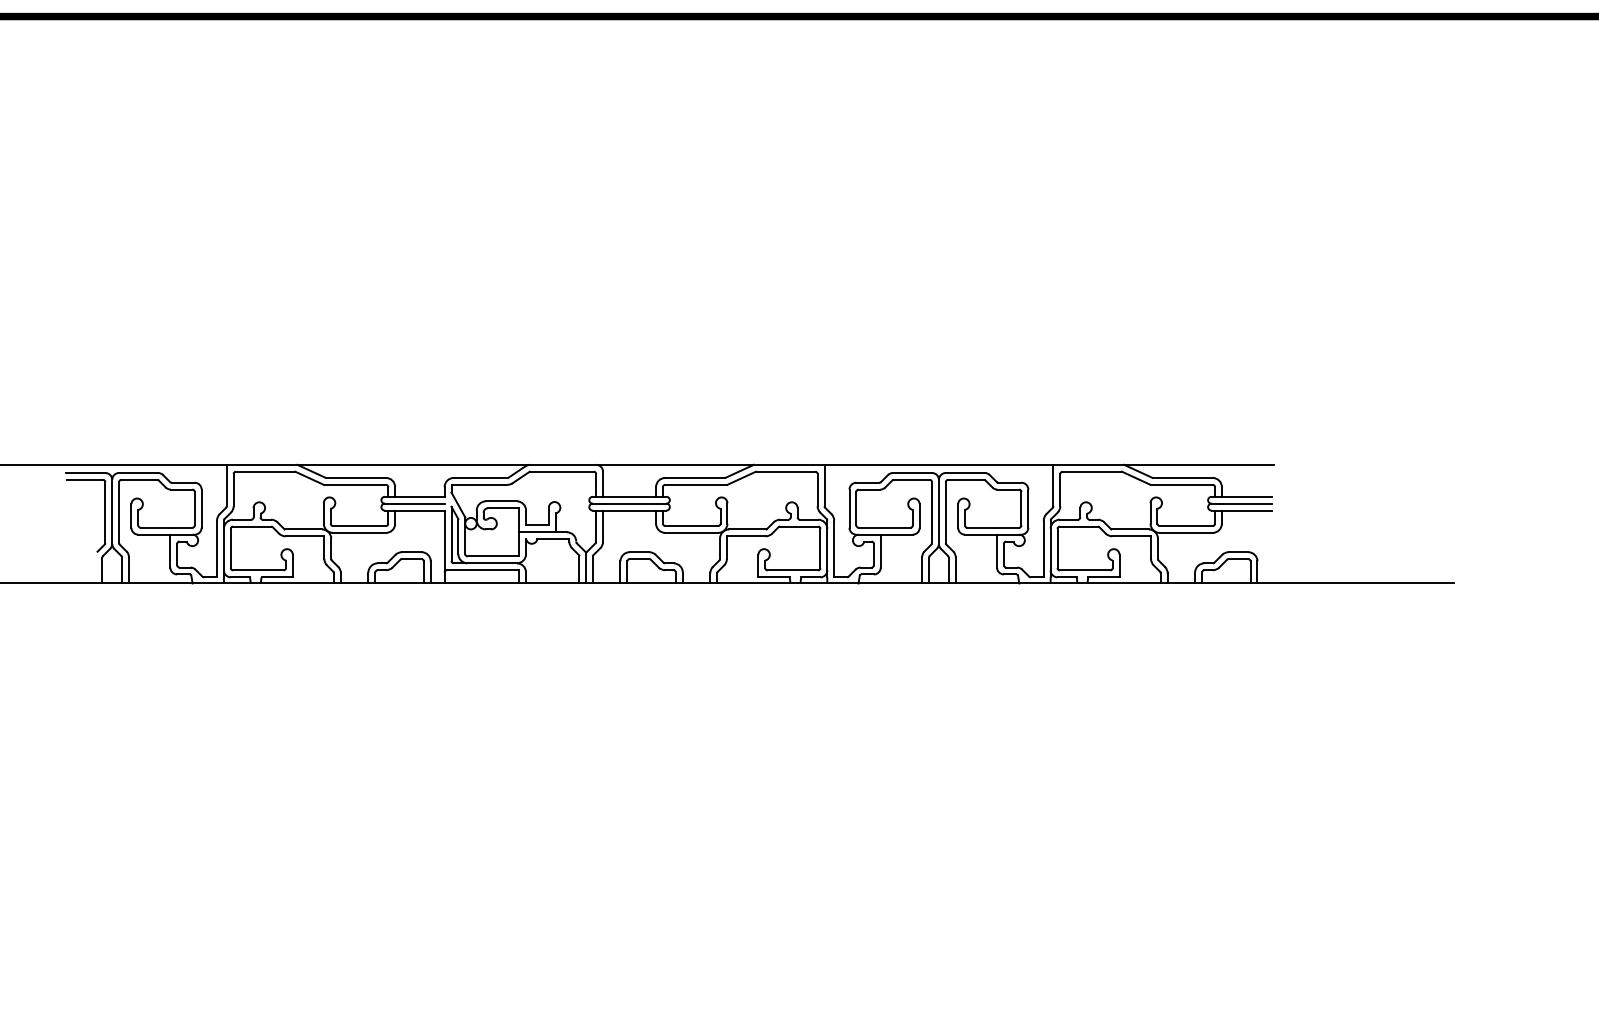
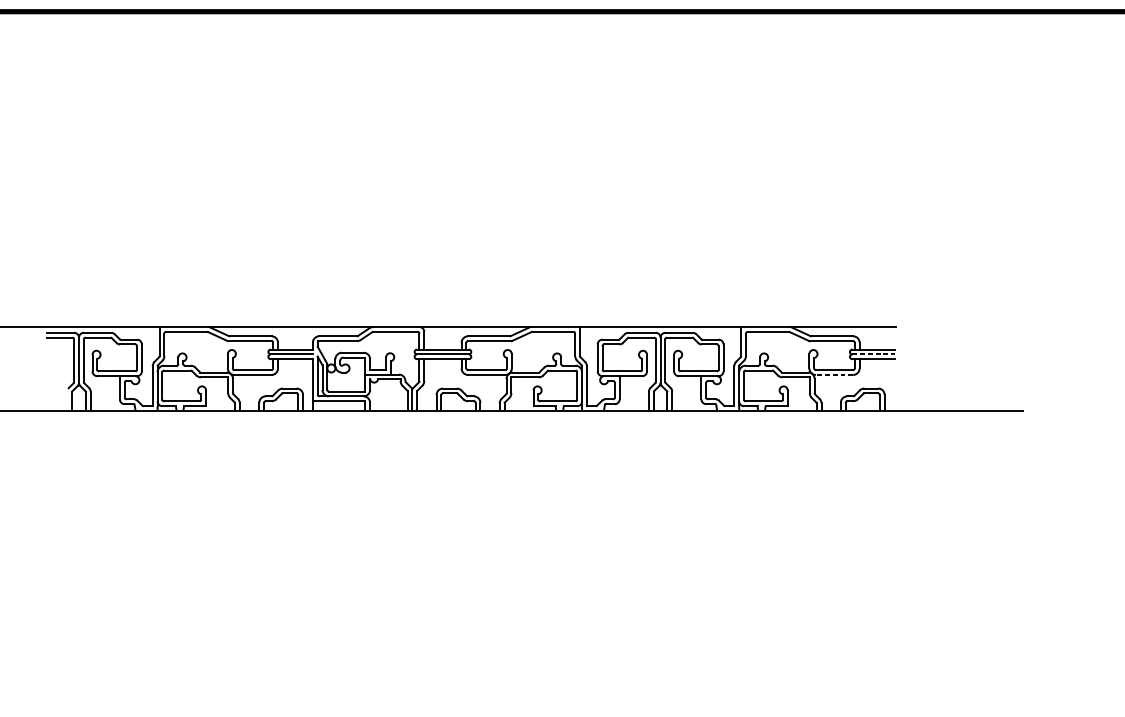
line: (1242, 503) -> (874, 354), solid -> dashed
line: (1185, 532) -> (834, 374), solid -> dashed

